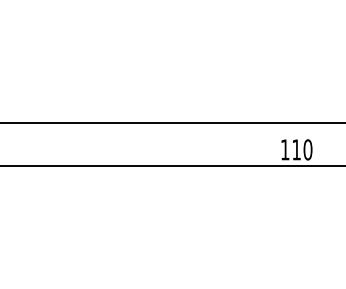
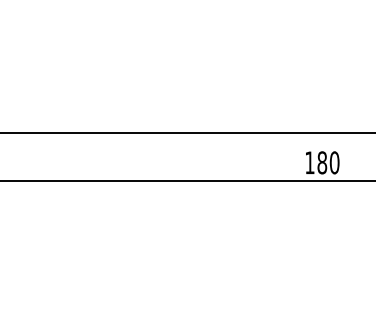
text: (296, 149) -> (322, 162), 110 -> 180

